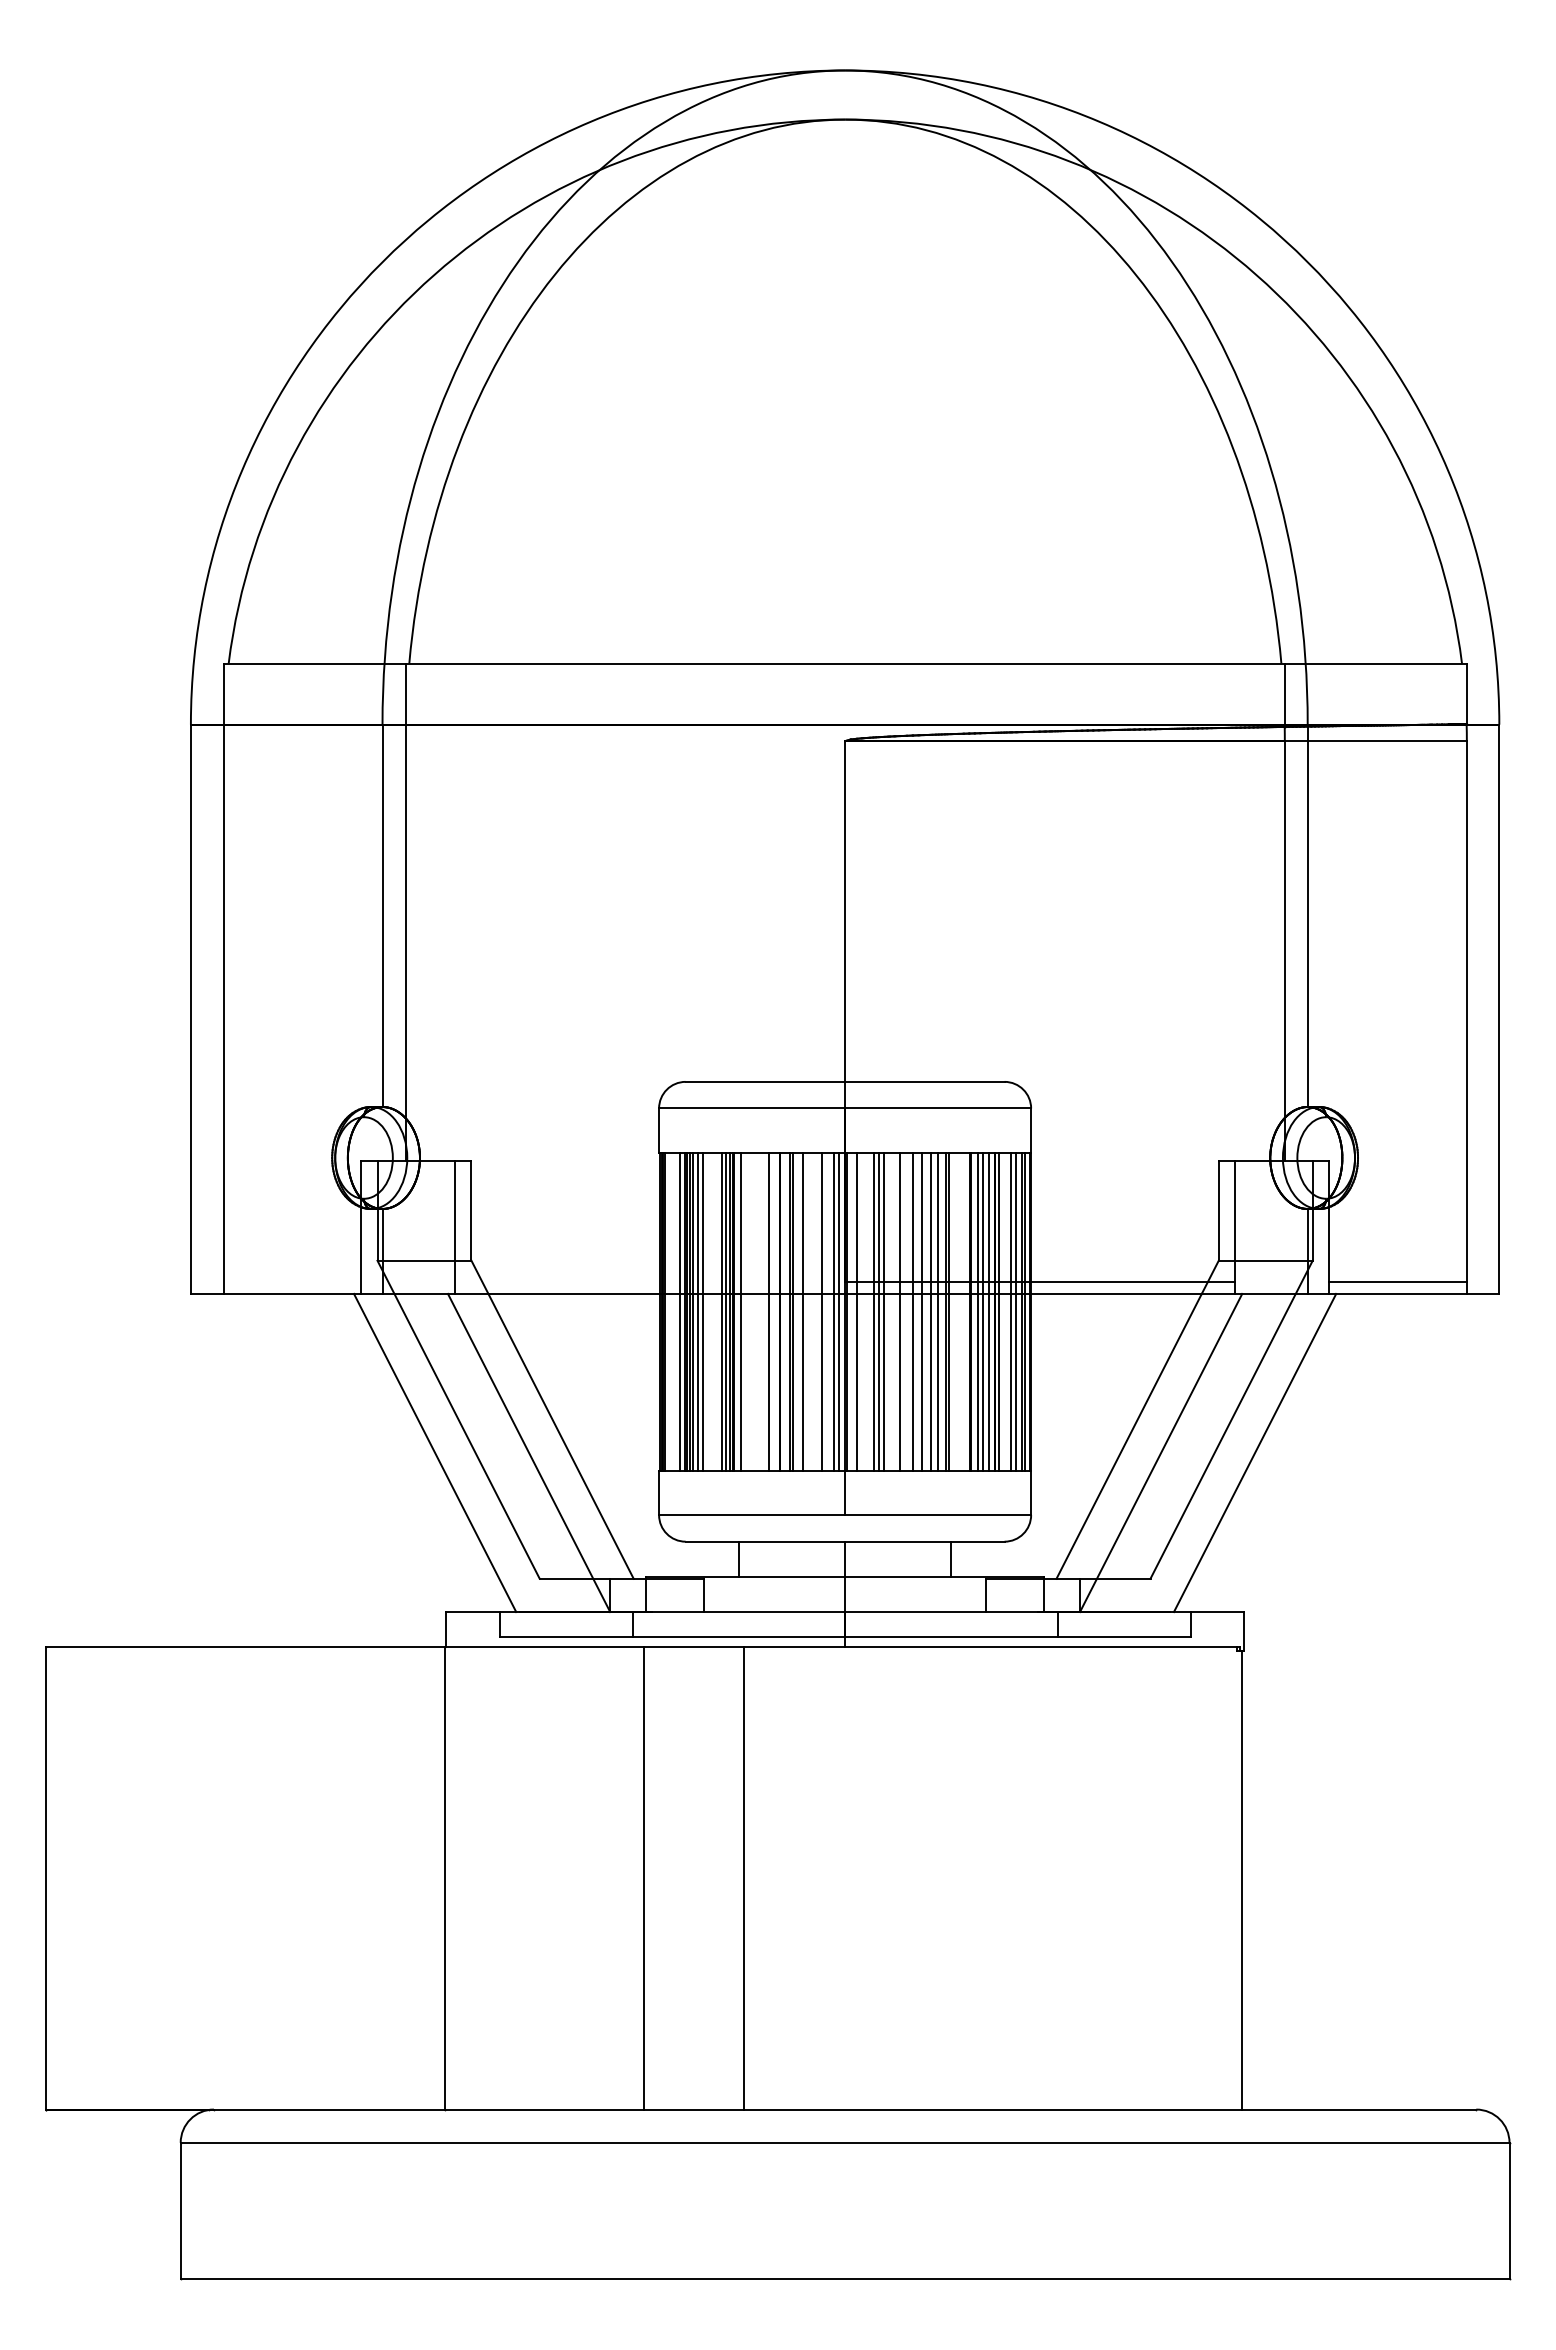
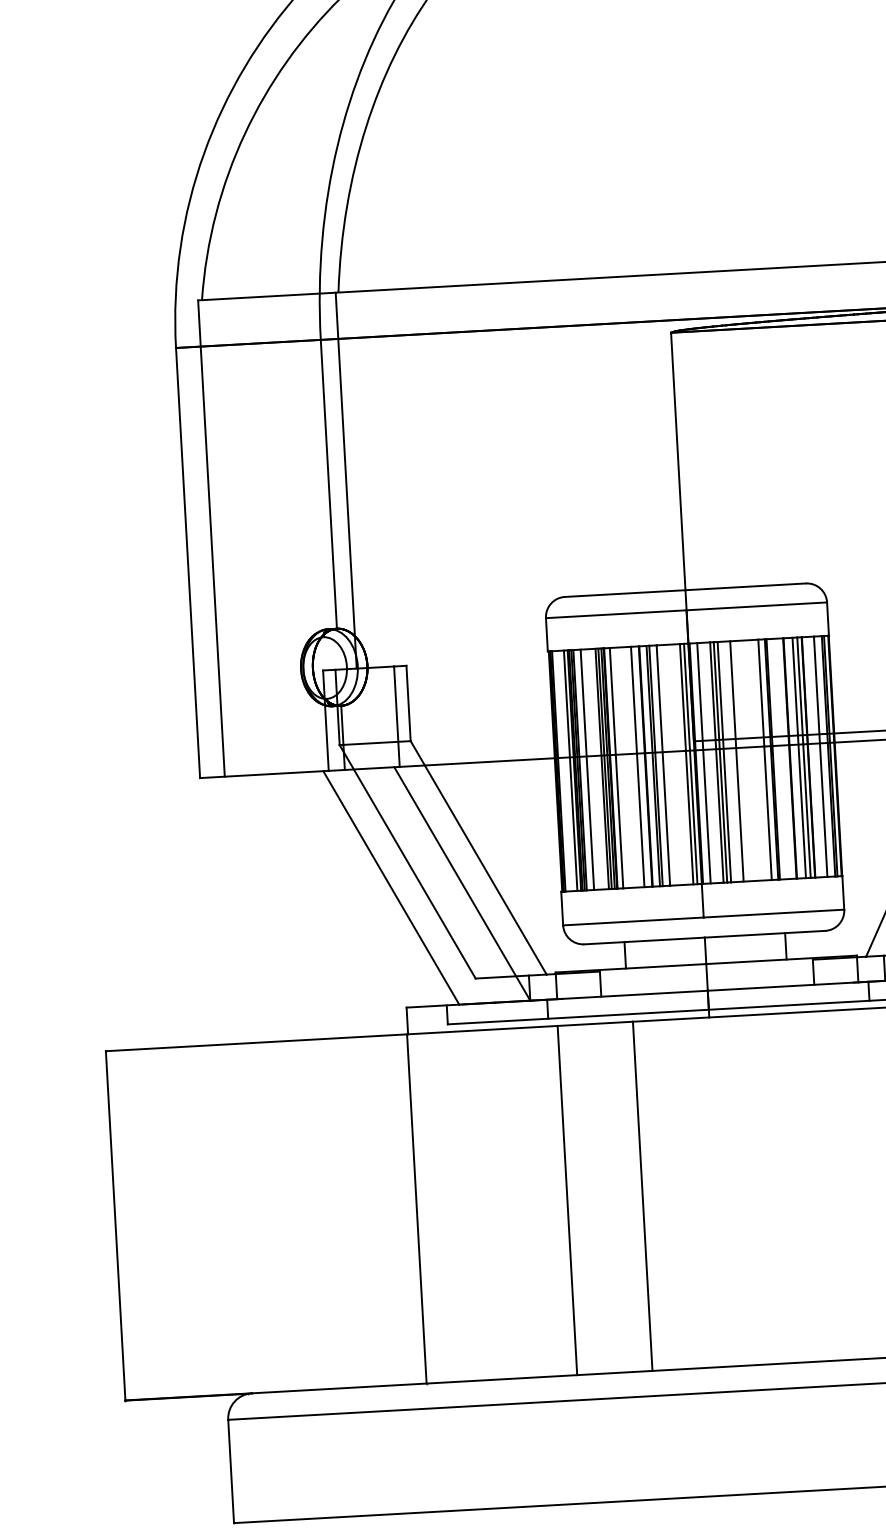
line: (698, 1311) -> (584, 769), removed
line: (822, 1311) -> (678, 764), removed
line: (913, 1311) -> (746, 760), removed
line: (922, 1311) -> (753, 760), removed
line: (930, 1311) -> (759, 760), removed
line: (977, 1311) -> (795, 758), removed
line: (999, 1311) -> (811, 757), removed
line: (1015, 1311) -> (823, 756), removed

